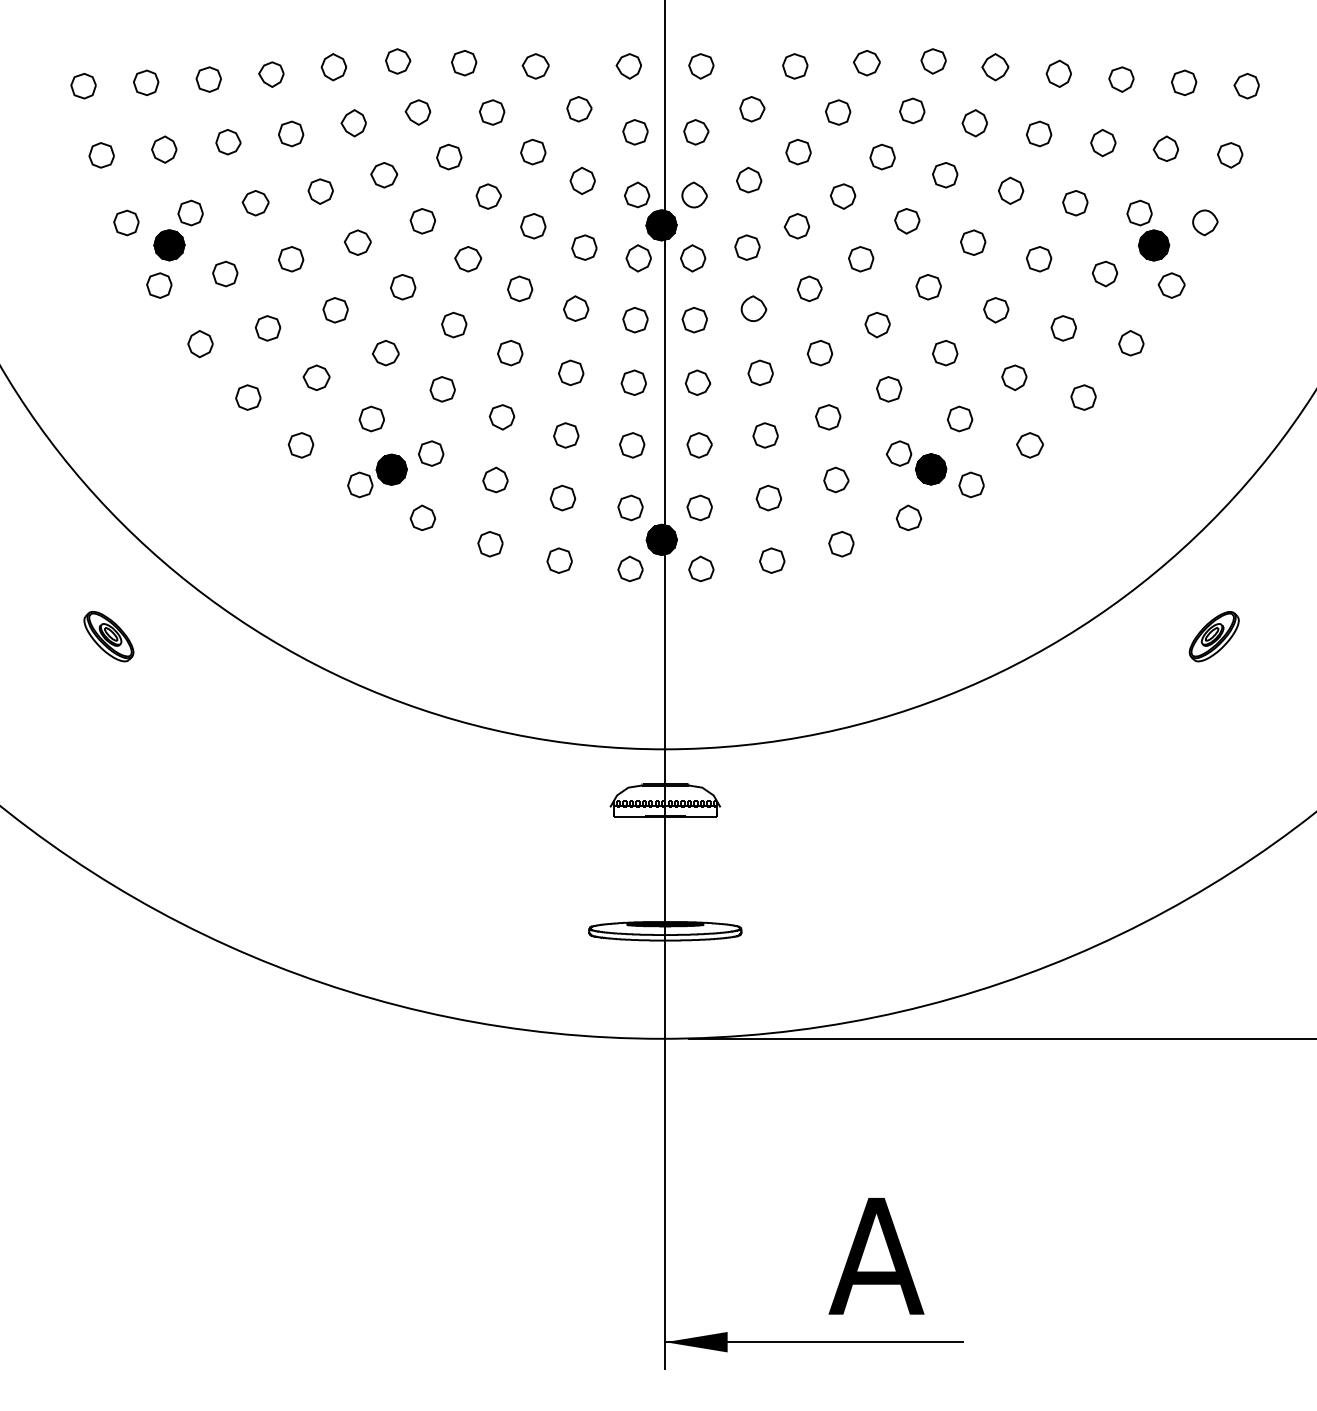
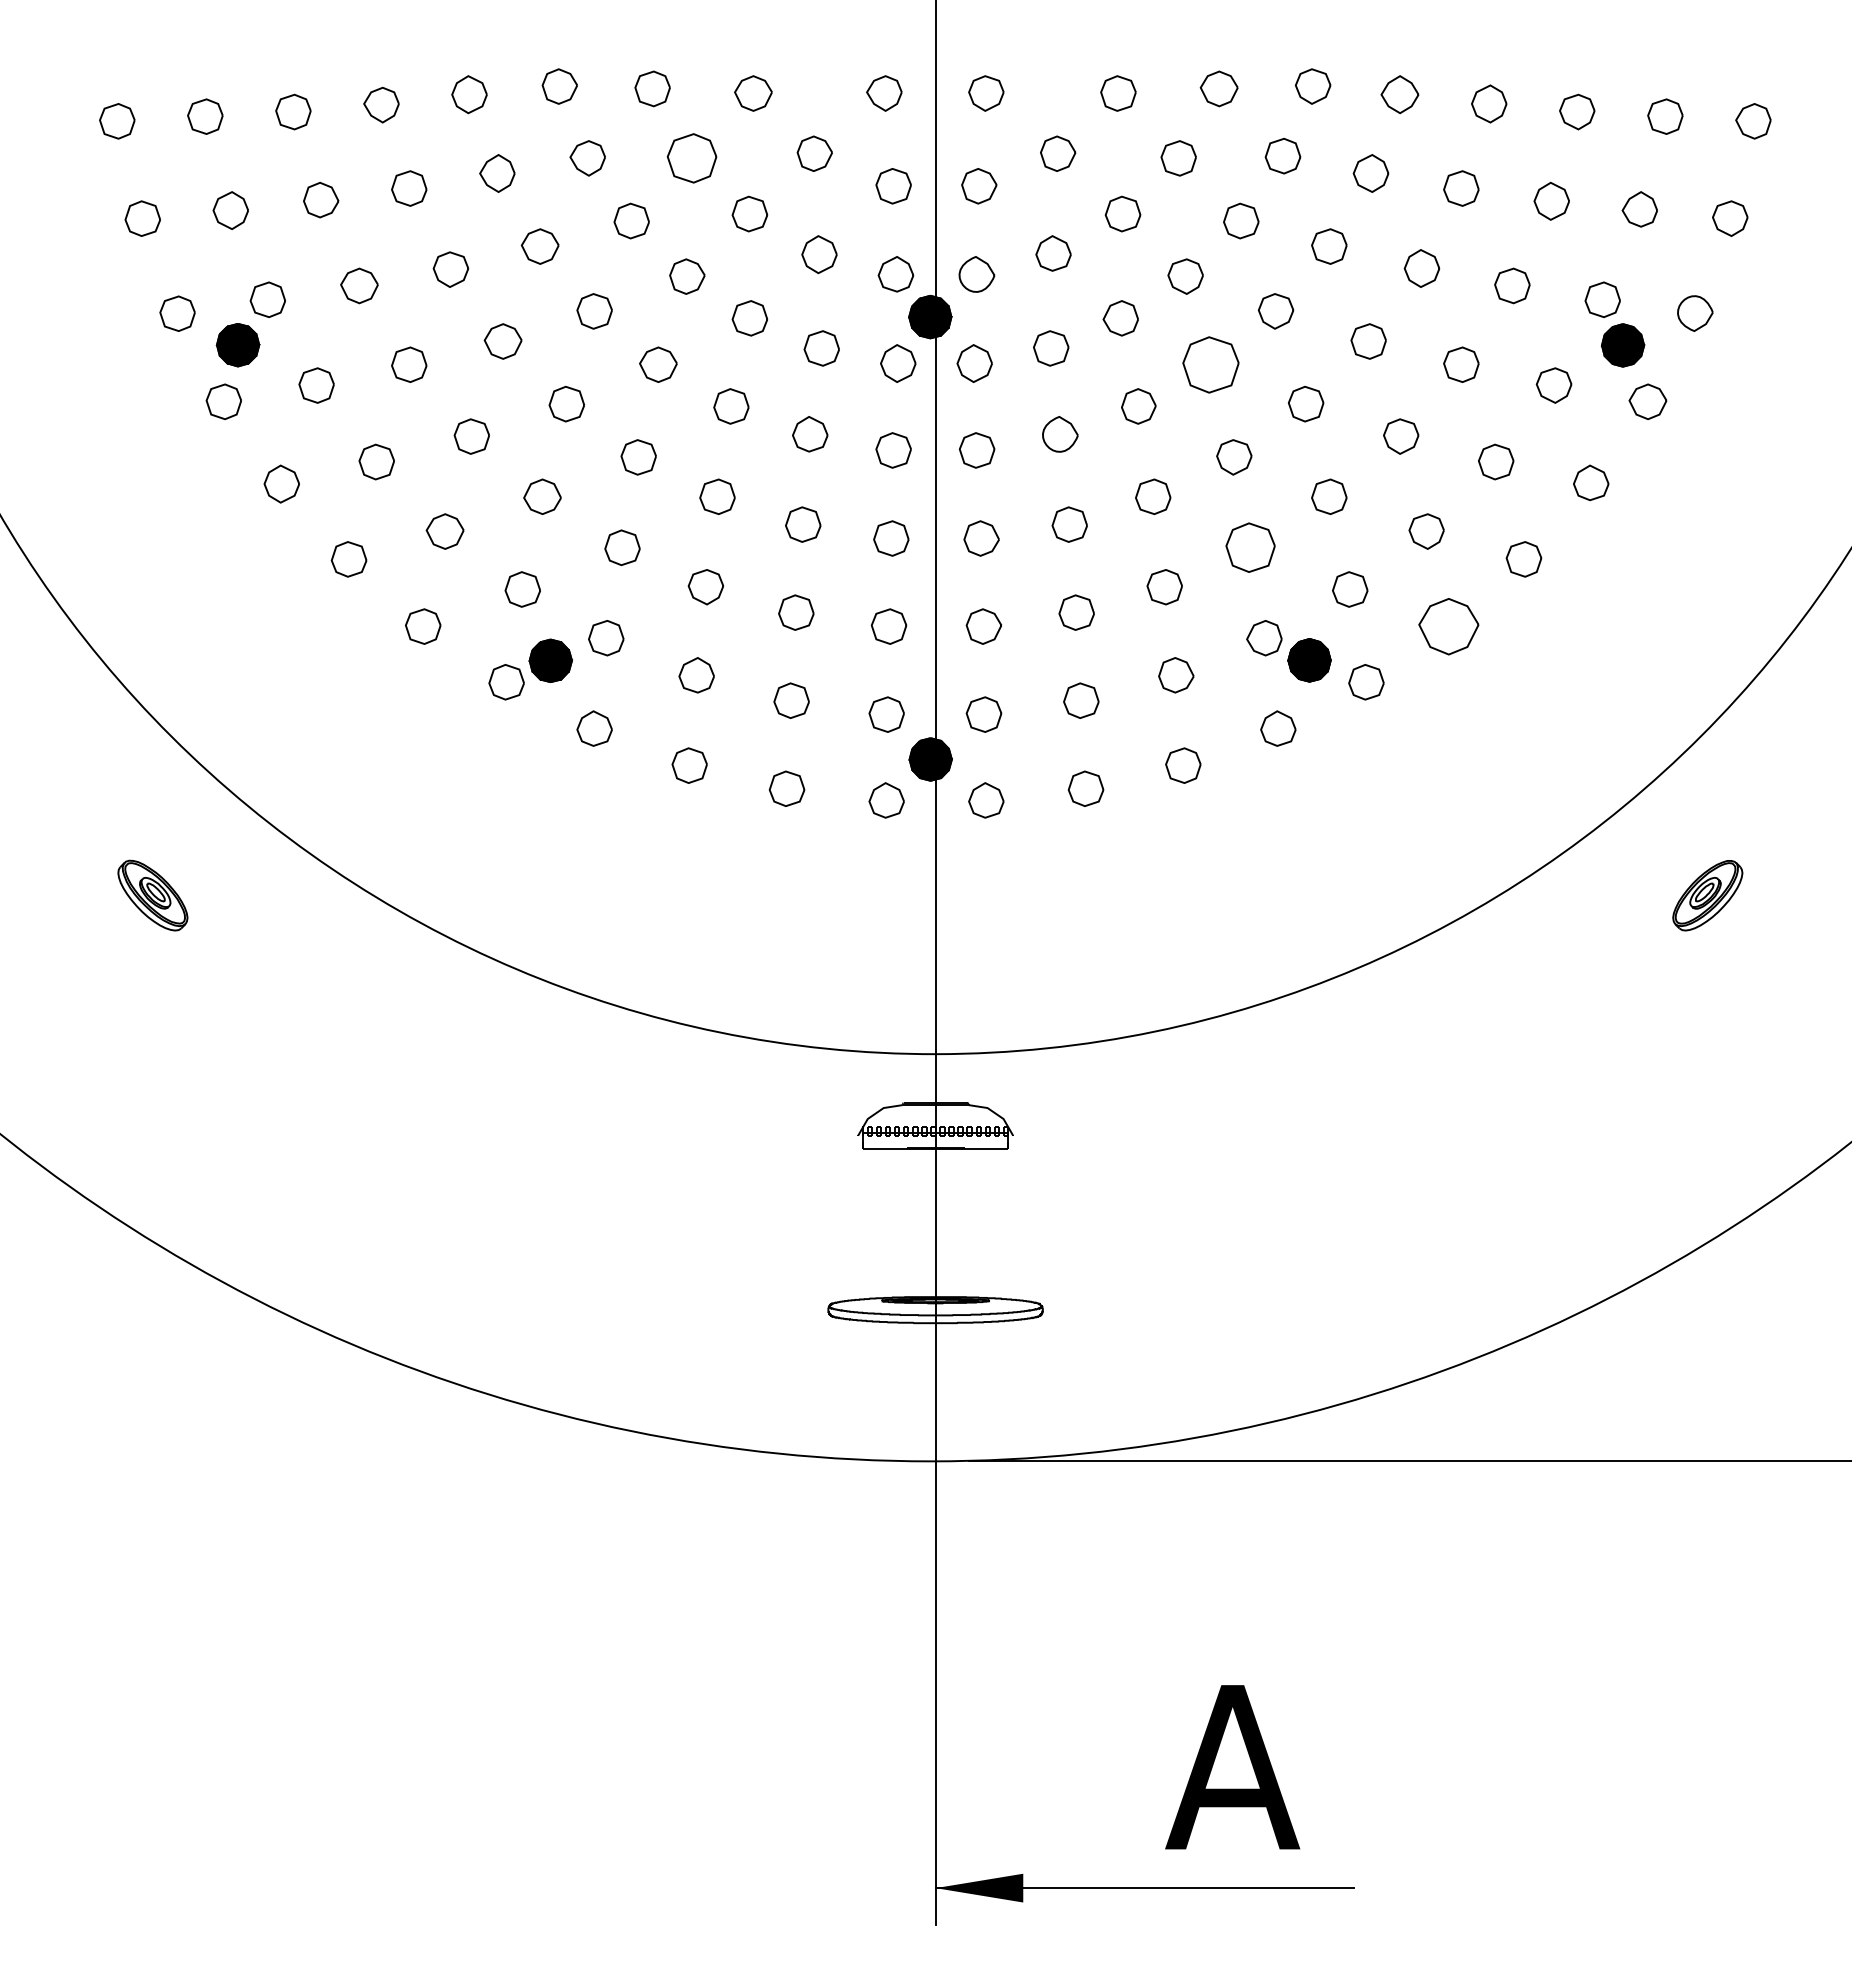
part: (491, 112) -> (691, 158), size x1.4
part: (861, 259) -> (1211, 364), size x1.6
part: (889, 389) -> (1250, 547), size x1.4
part: (1029, 445) -> (1448, 626), size x1.6

